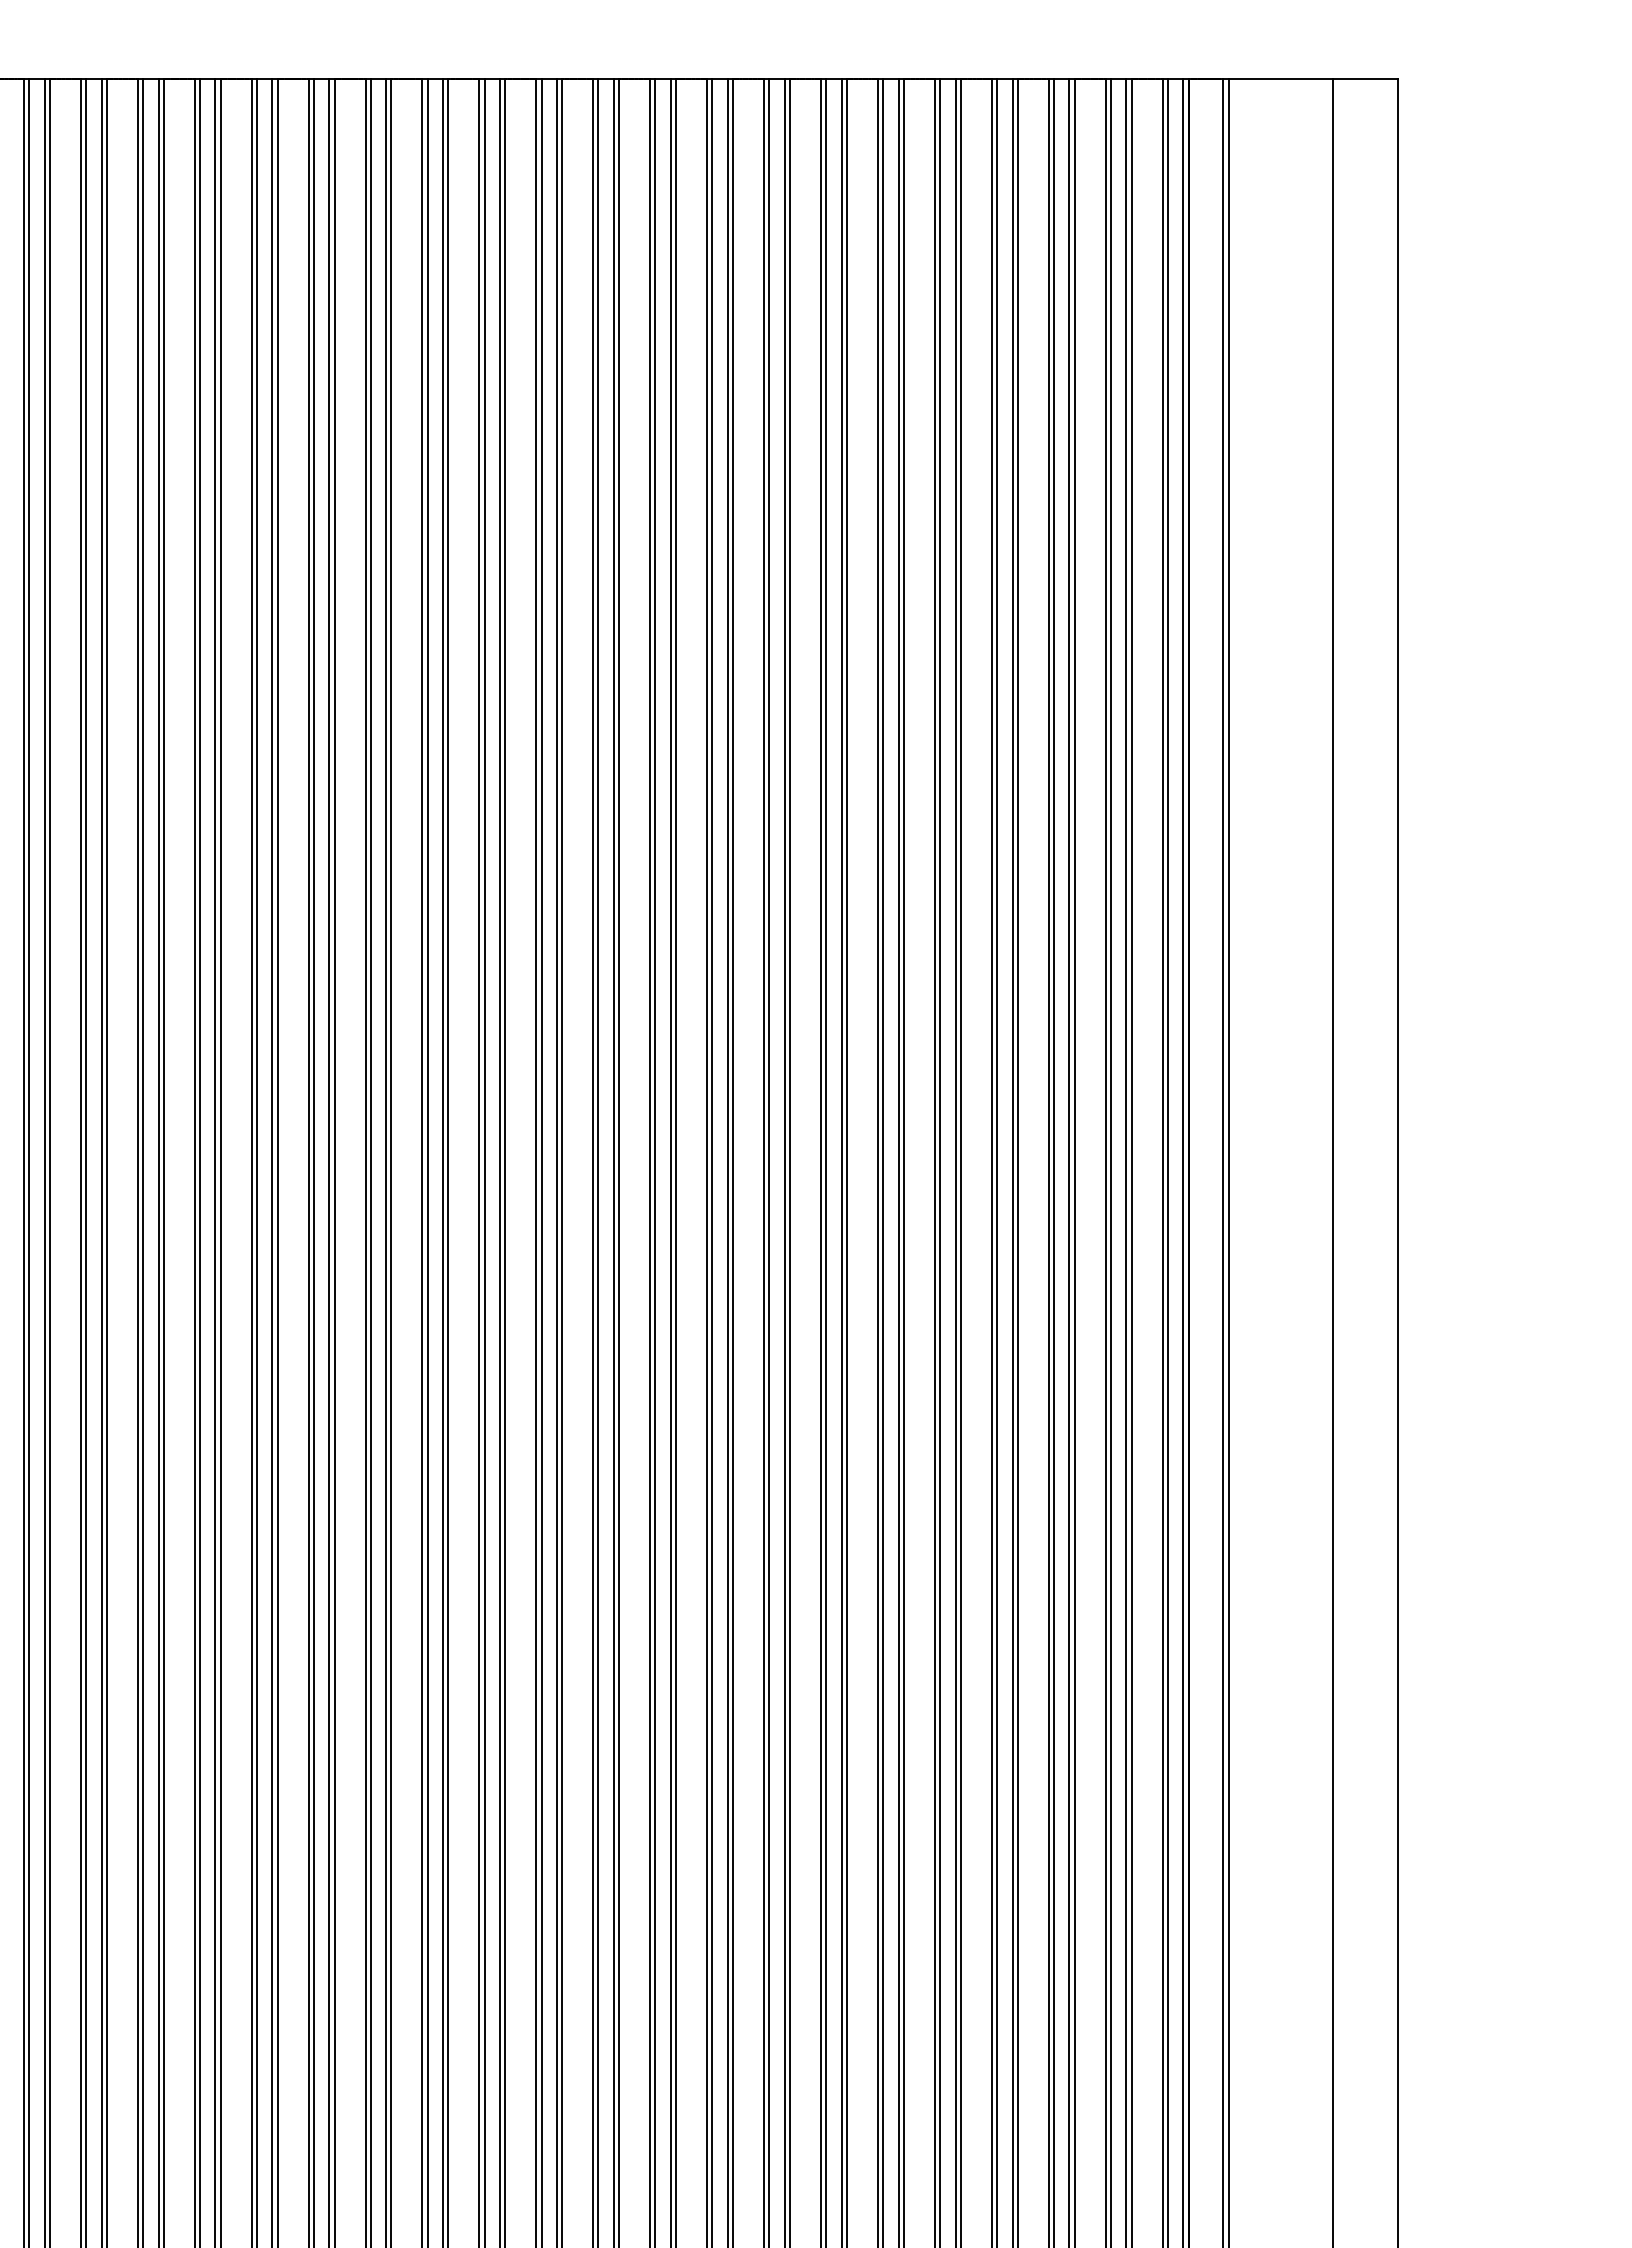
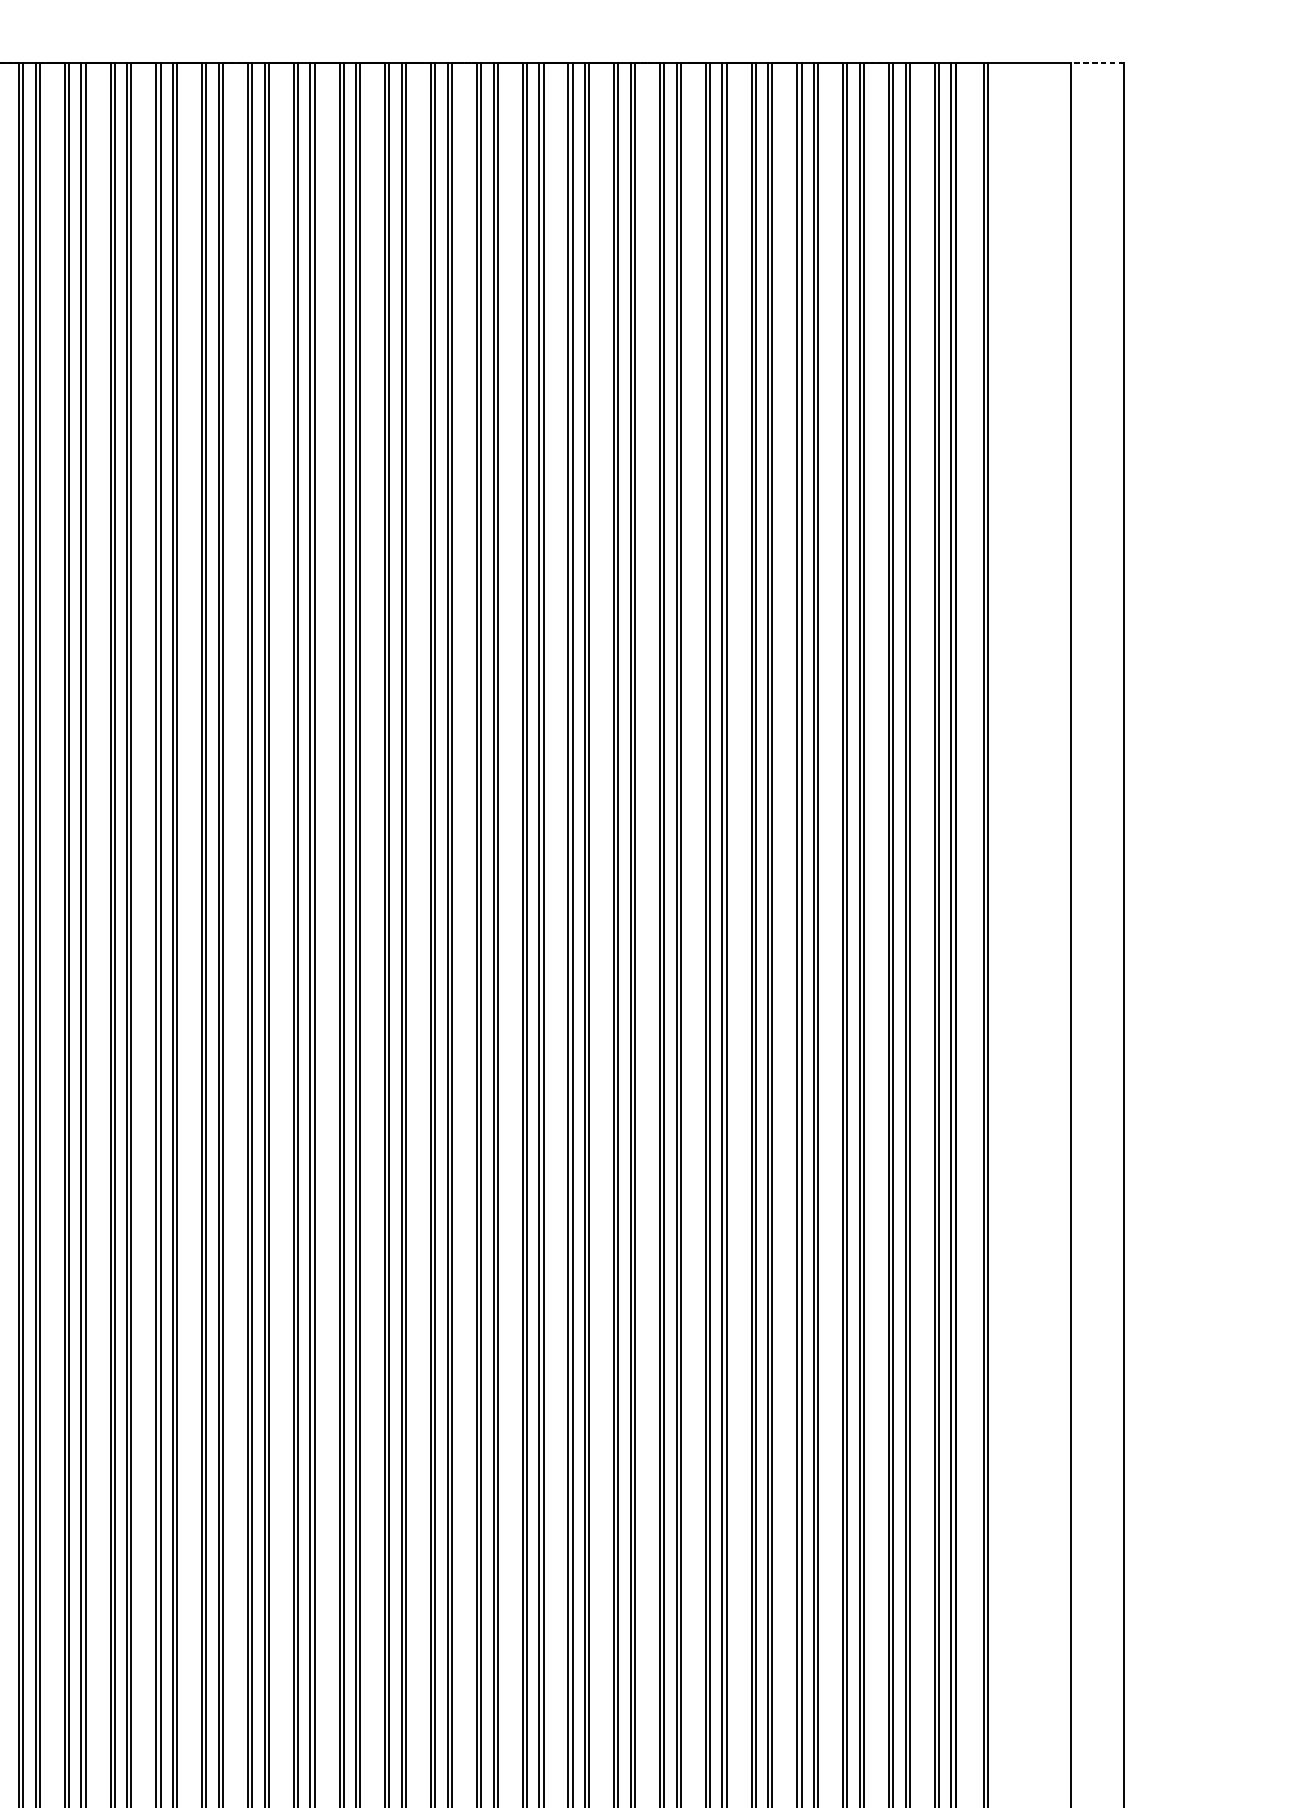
line: (1365, 78) -> (1097, 63), solid -> dashed

